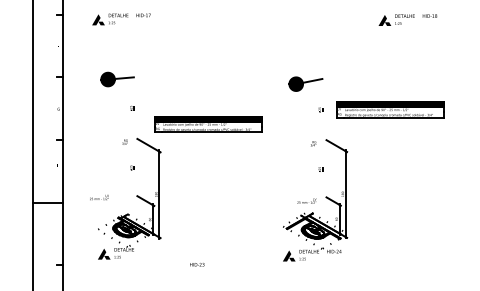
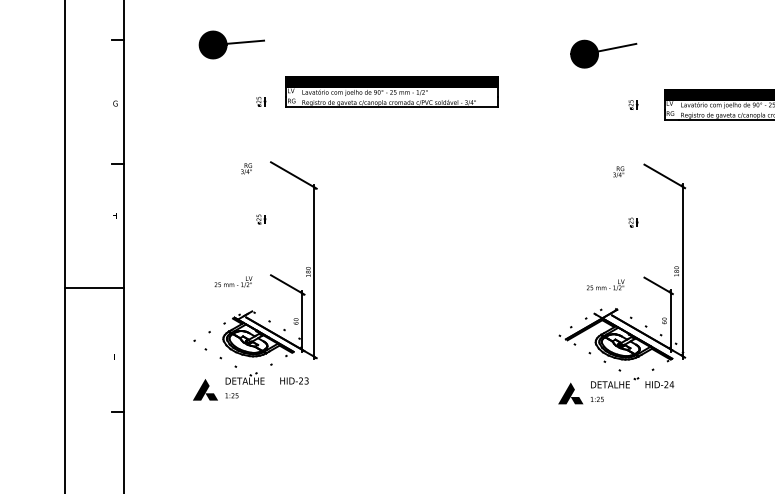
part: (208, 124) -> (391, 92), moved
text: (99, 197) -> (233, 281), moved
text: (197, 264) -> (294, 380), moved

